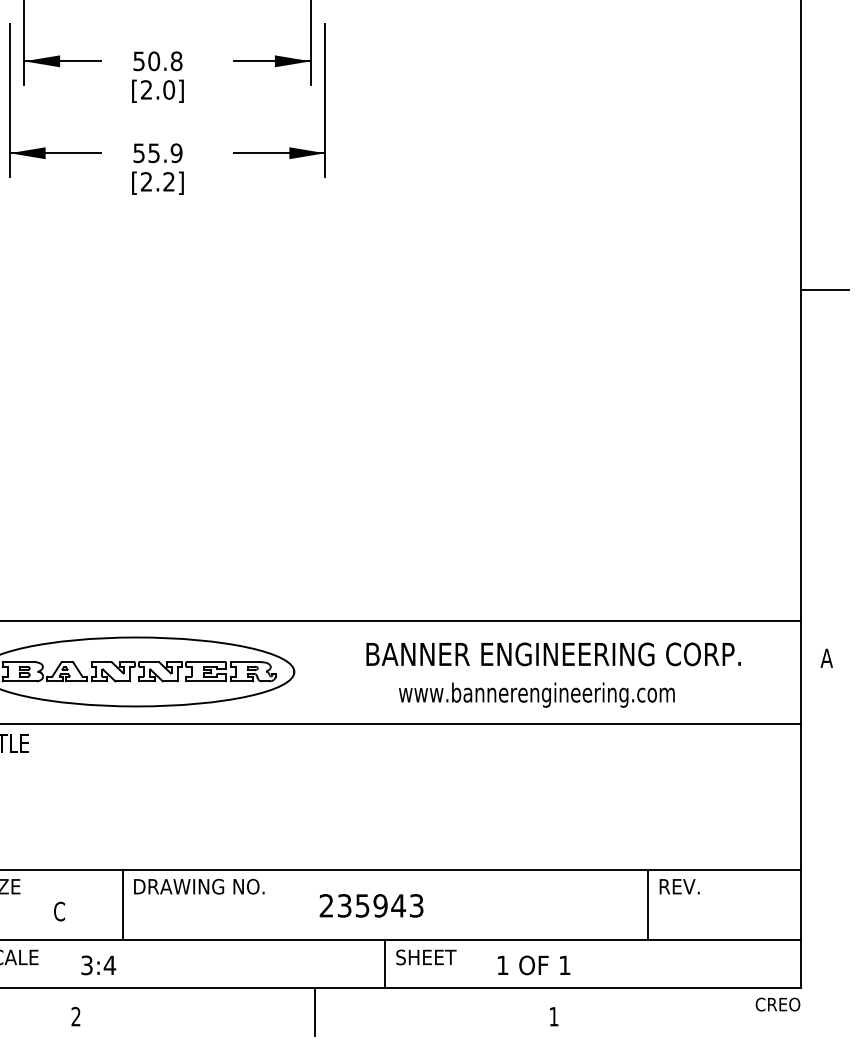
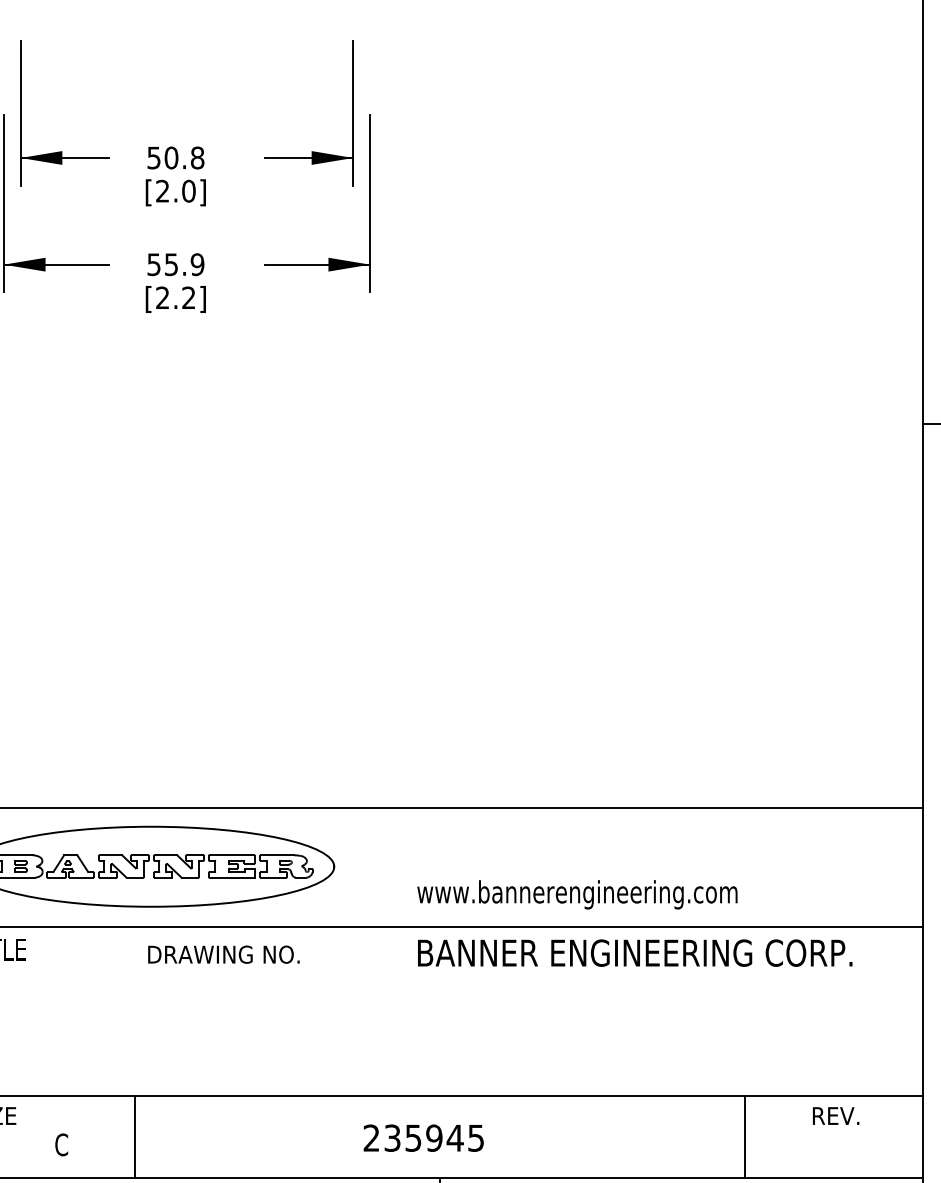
text: (553, 654) -> (635, 953), moved
text: (536, 694) -> (576, 894), moved
text: (199, 886) -> (224, 954), moved
text: (679, 886) -> (835, 1115), moved
text: (416, 905) -> (476, 1137), 235943 -> 235945

